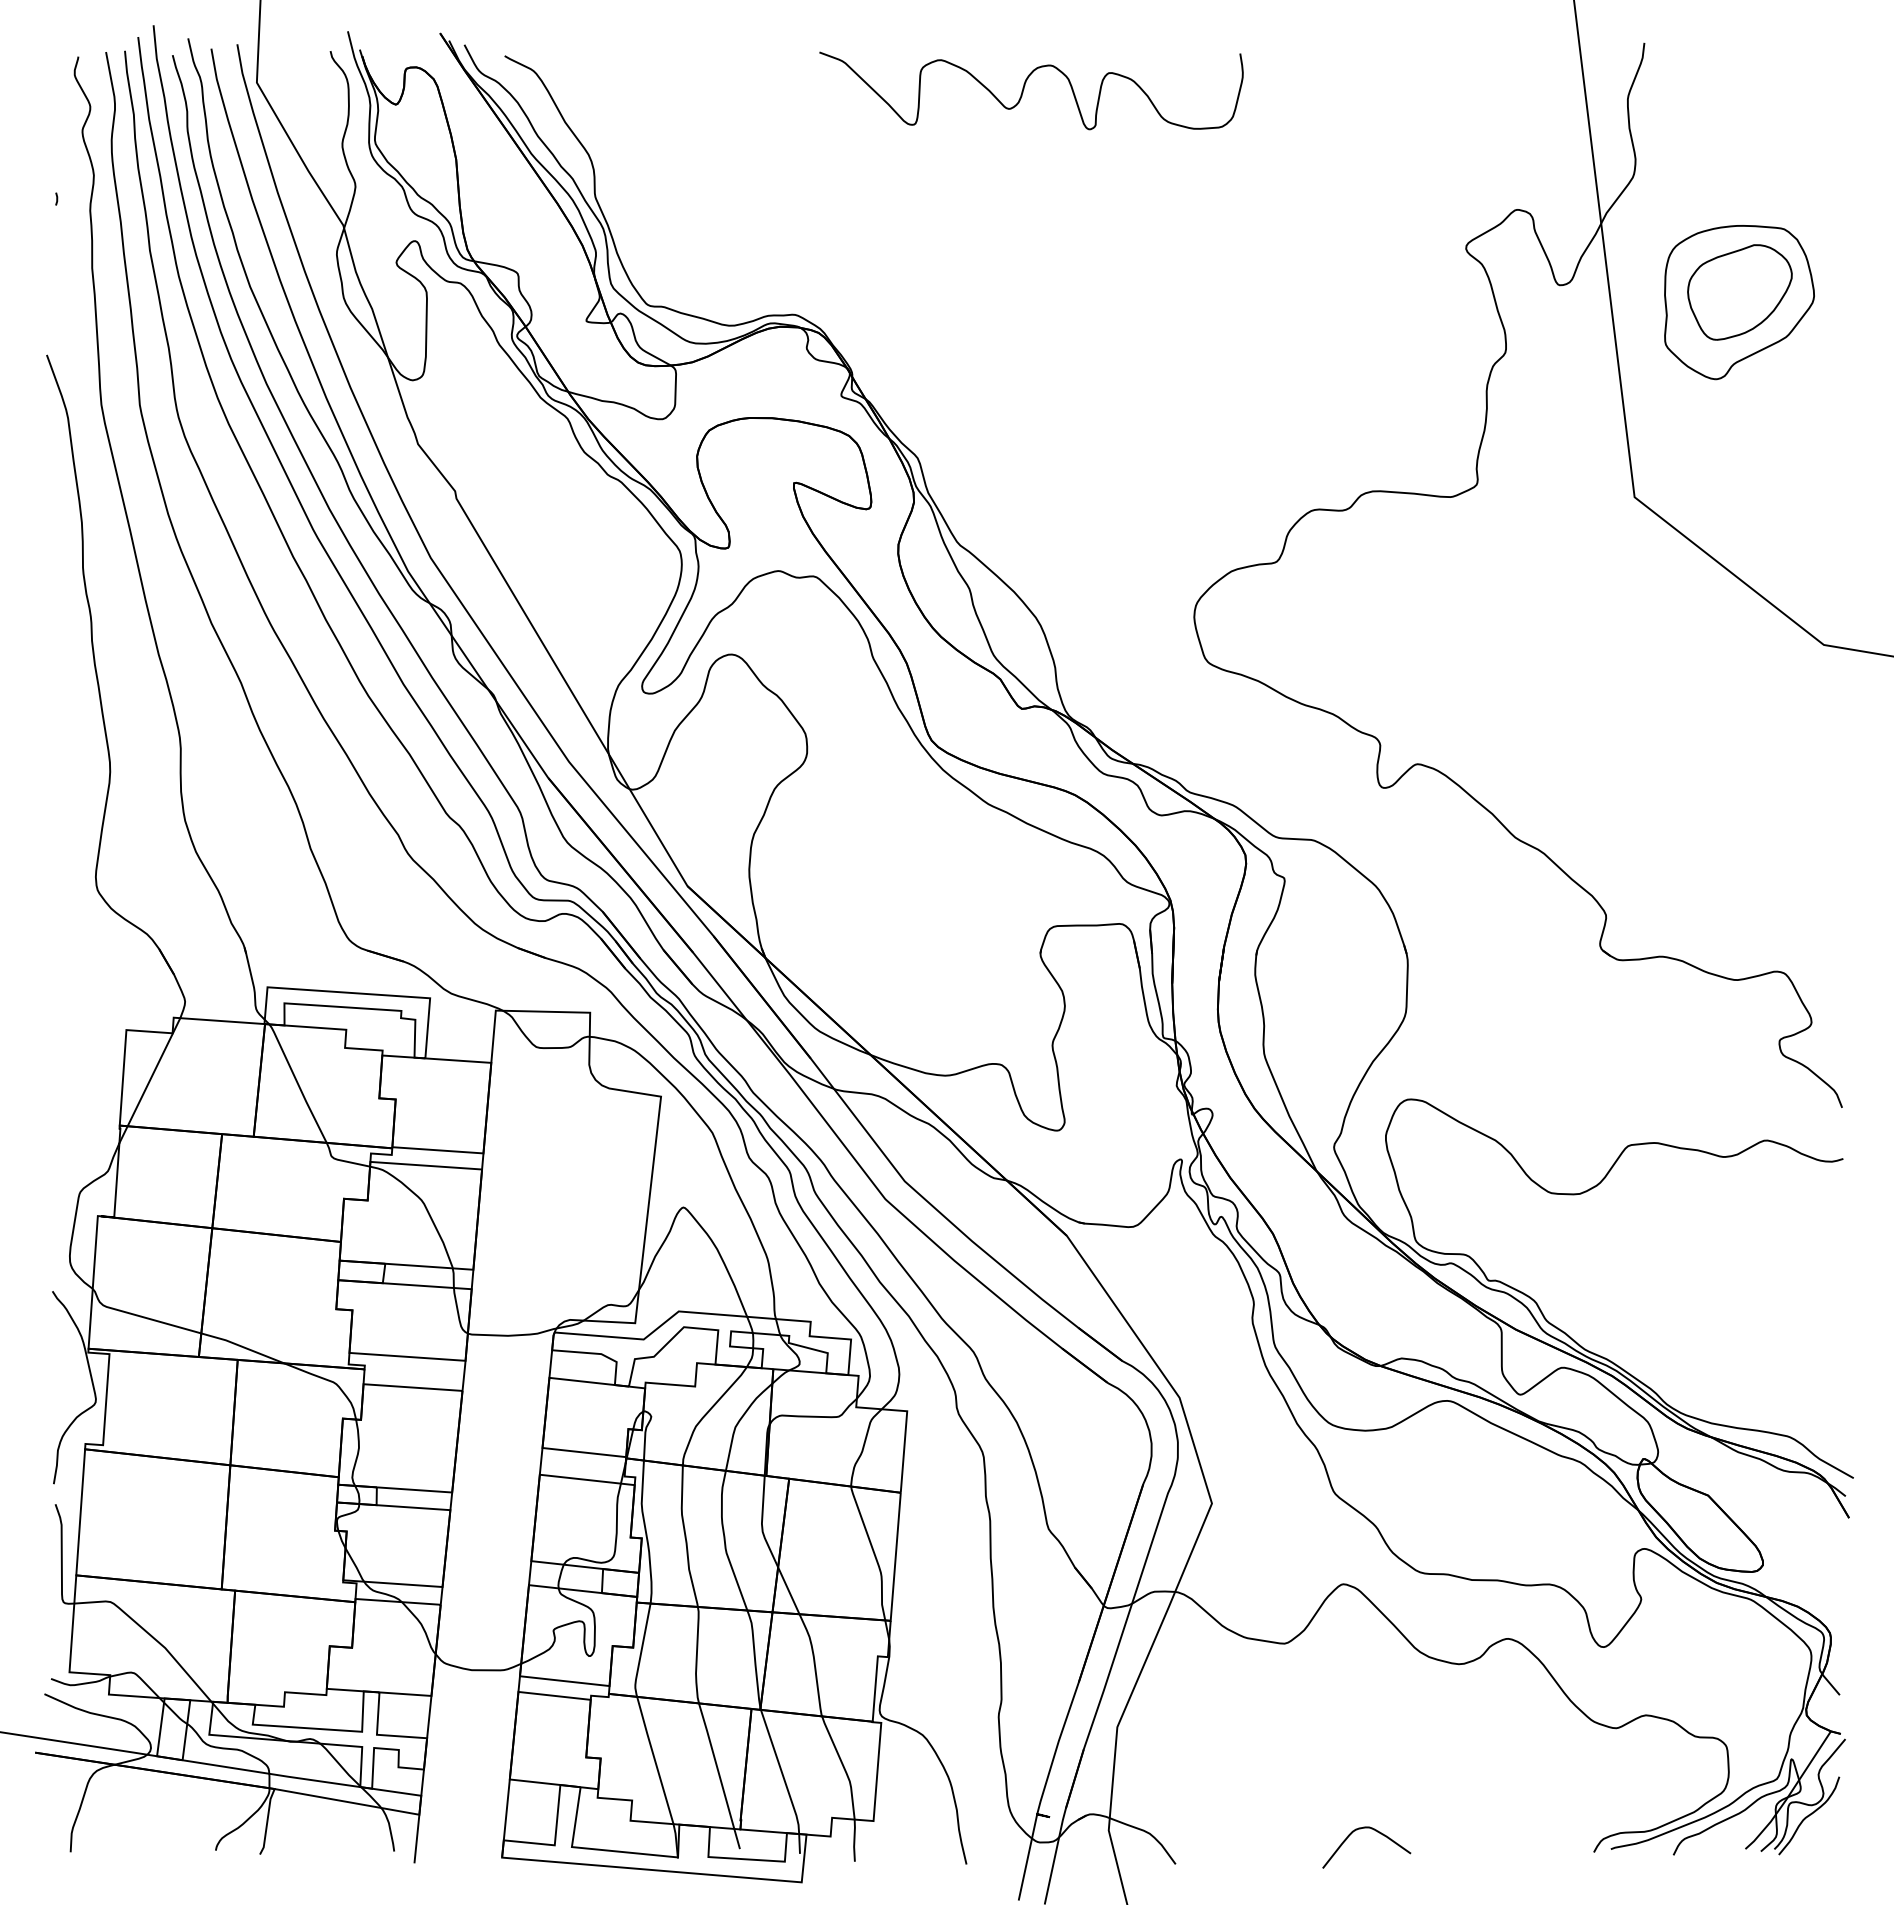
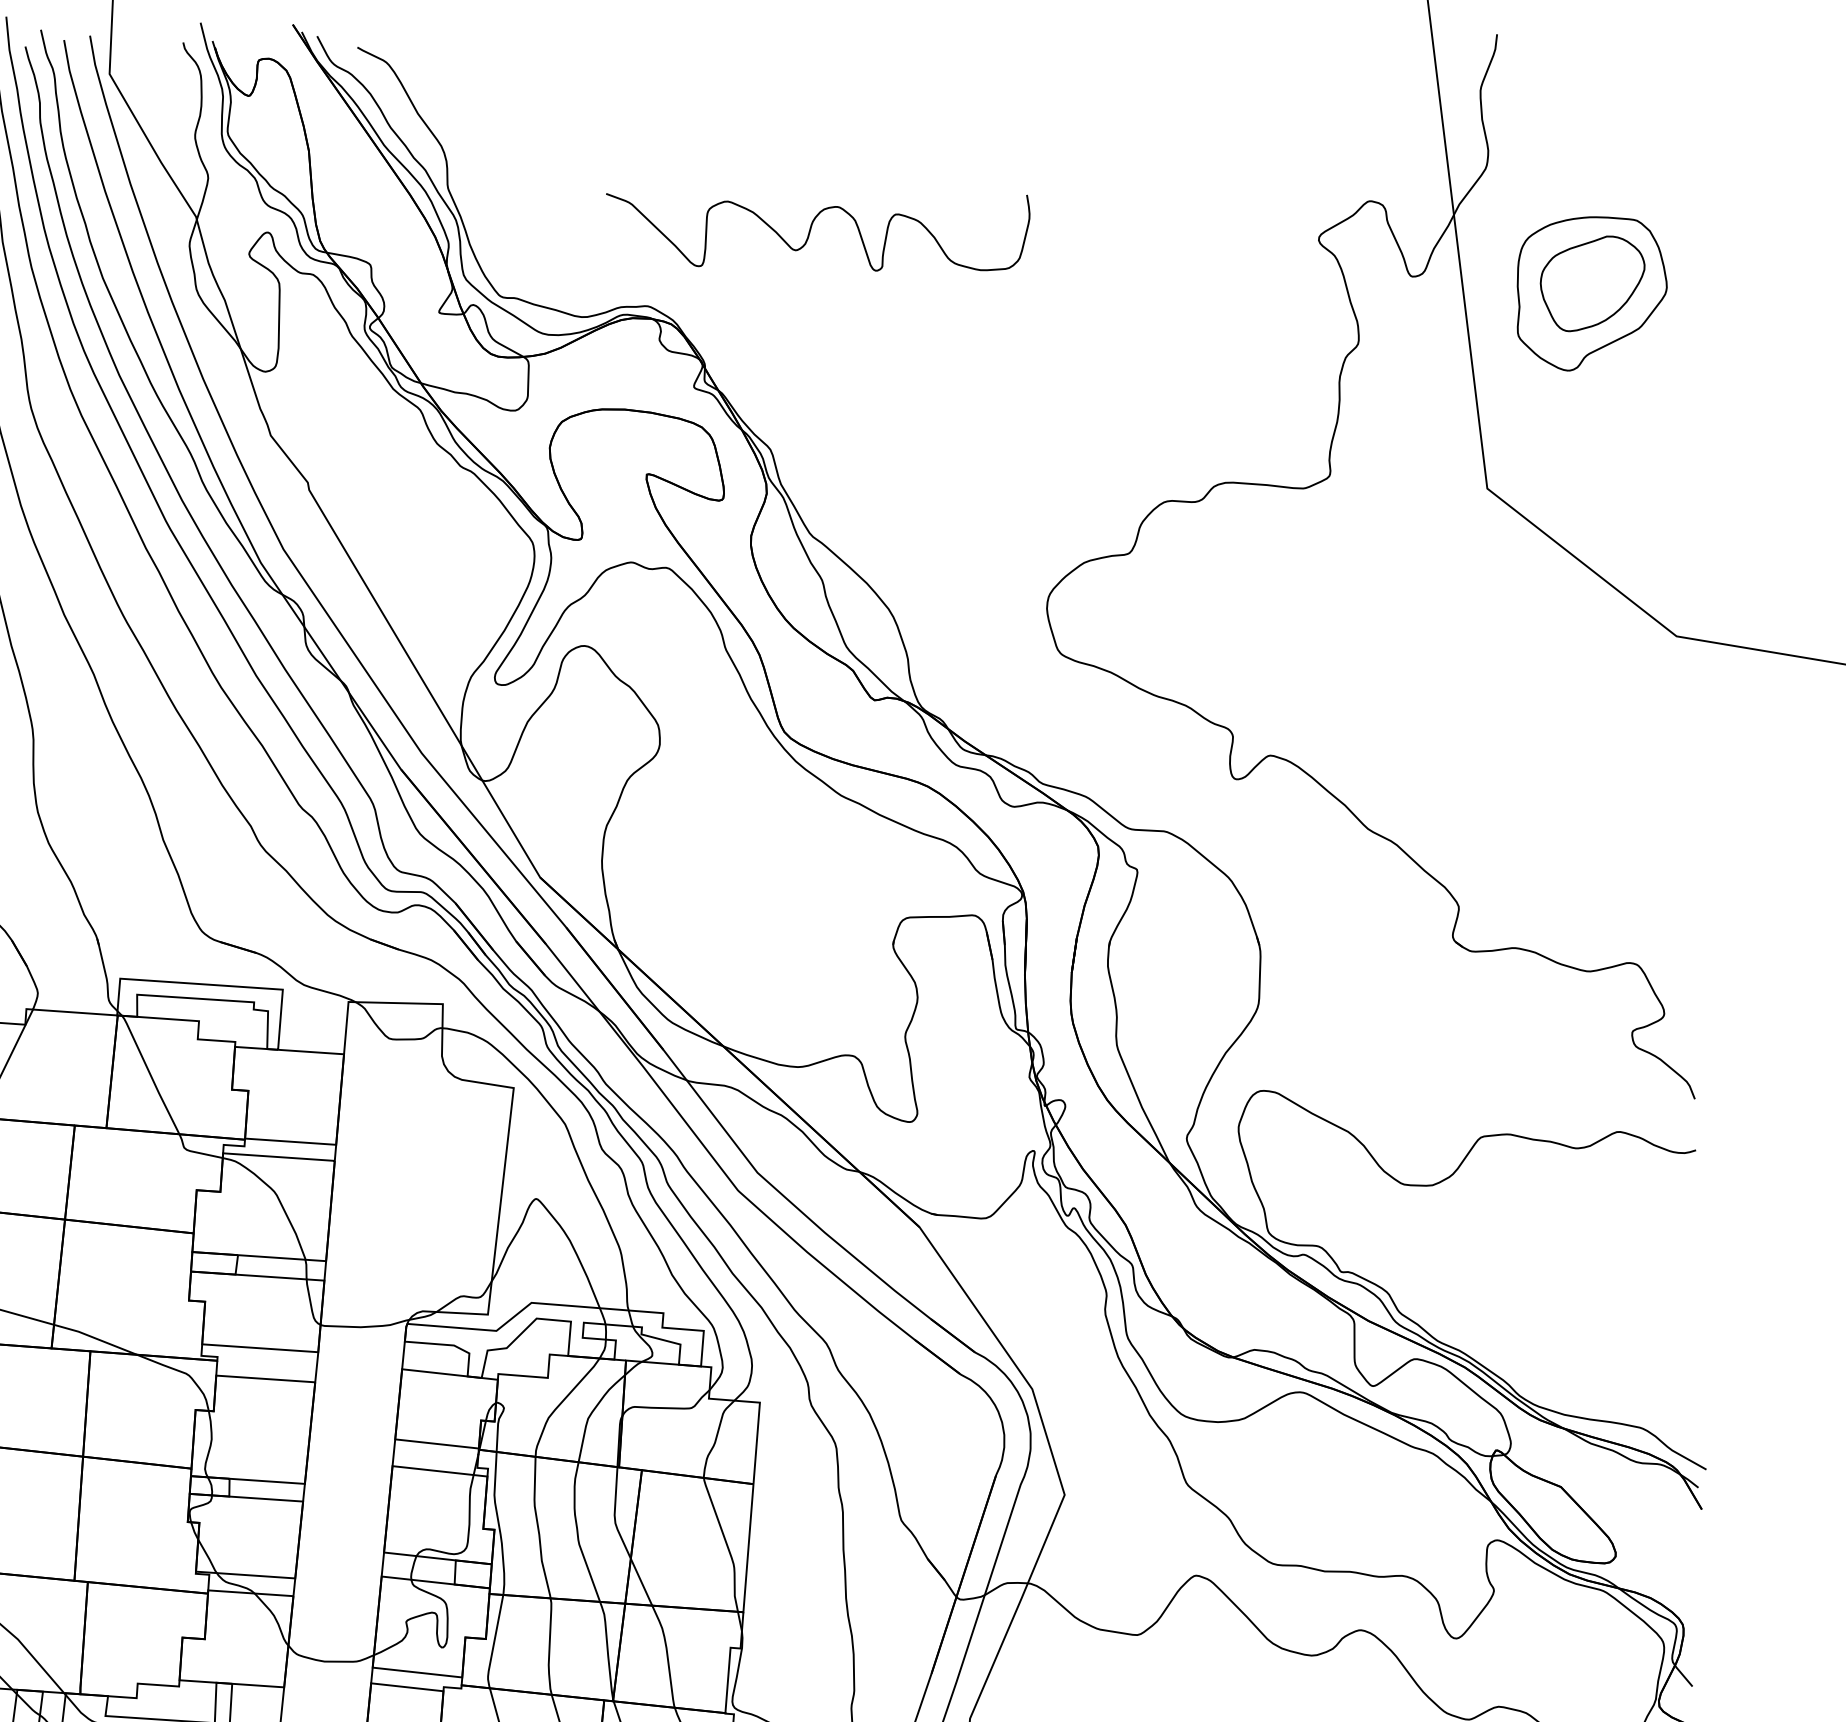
curve: (1024, 89) -> (811, 230), moved

